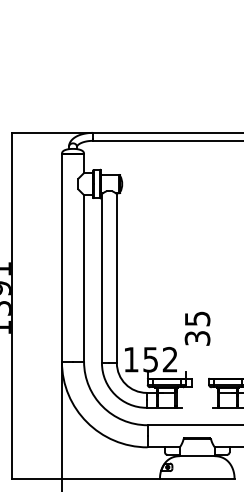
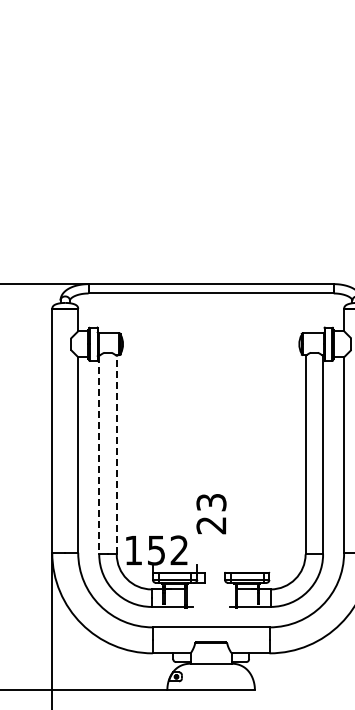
line: (116, 277) -> (116, 454), solid -> dashed
line: (102, 278) -> (99, 455), solid -> dashed
text: (197, 329) -> (211, 514), 35 -> 23

